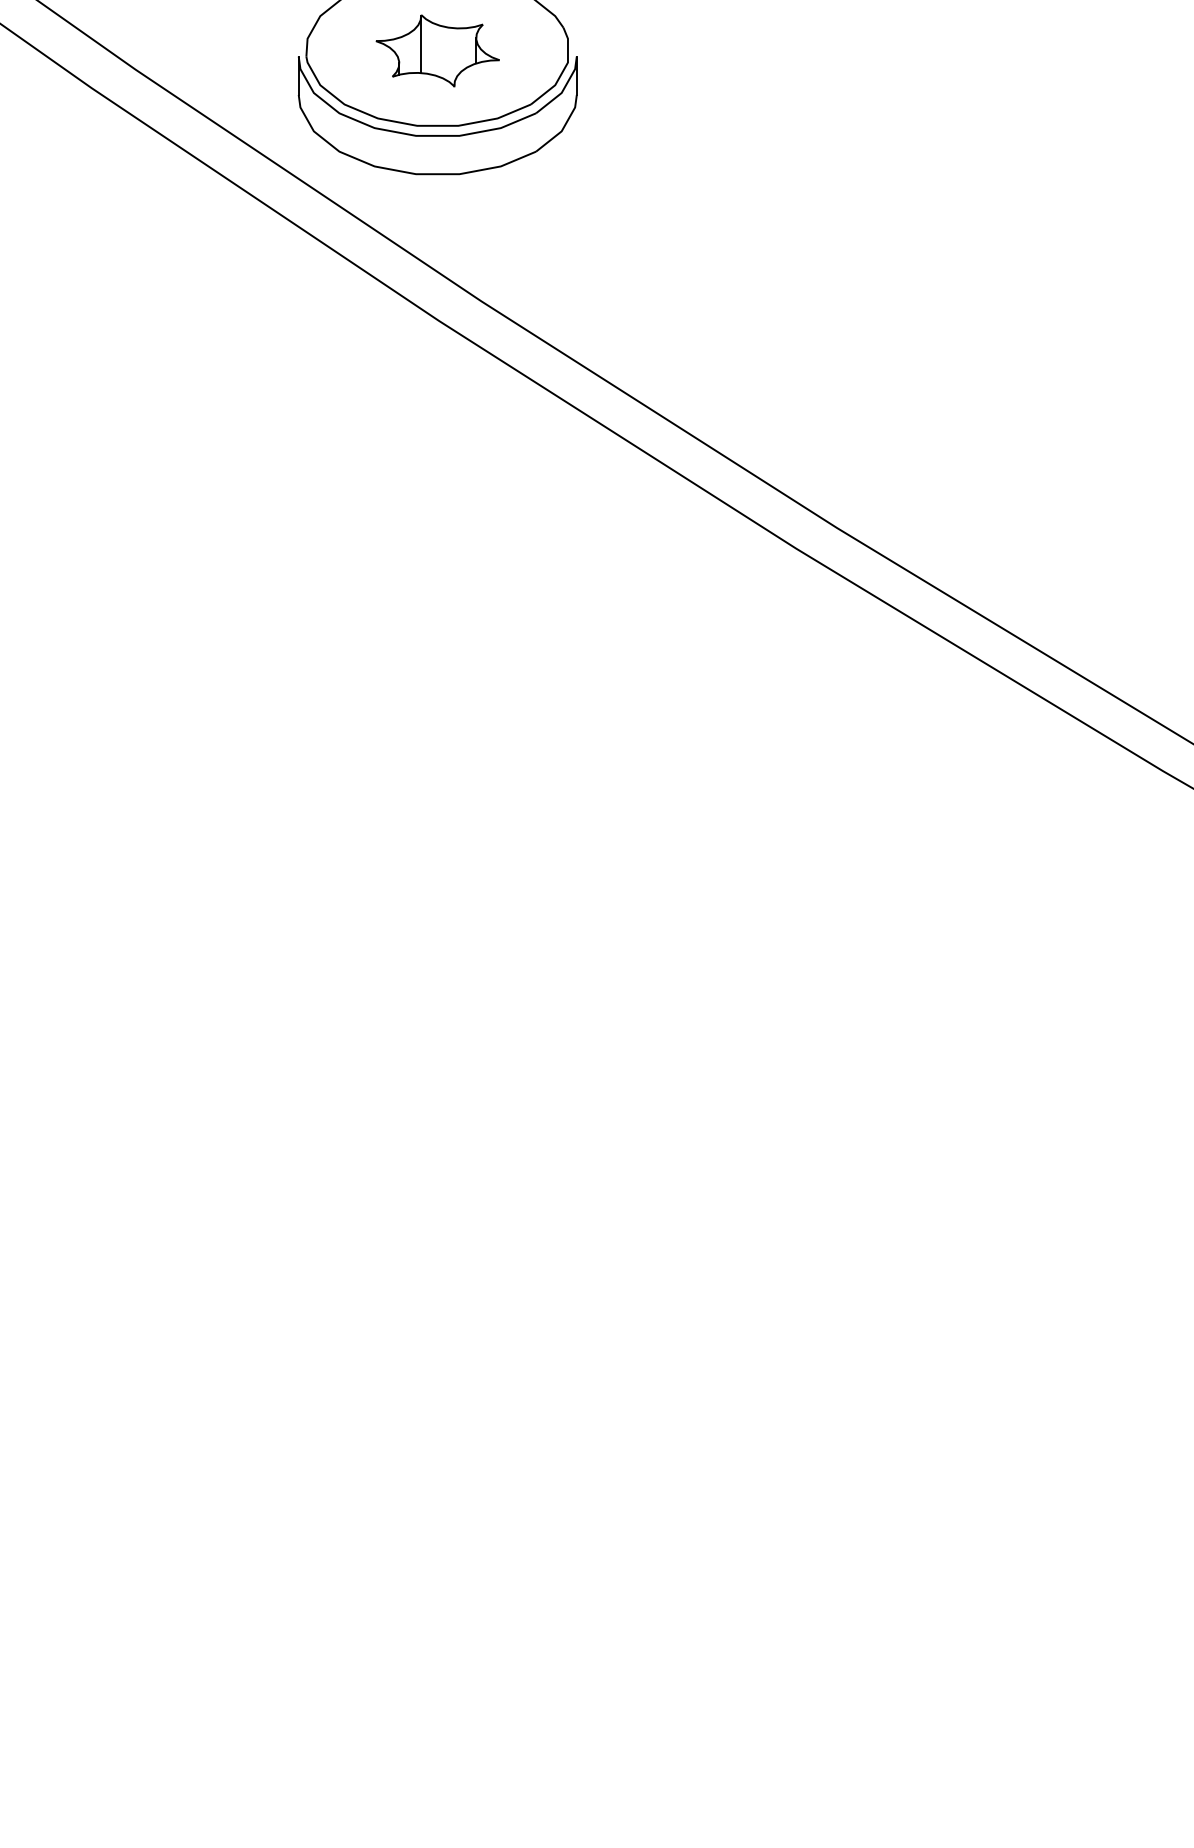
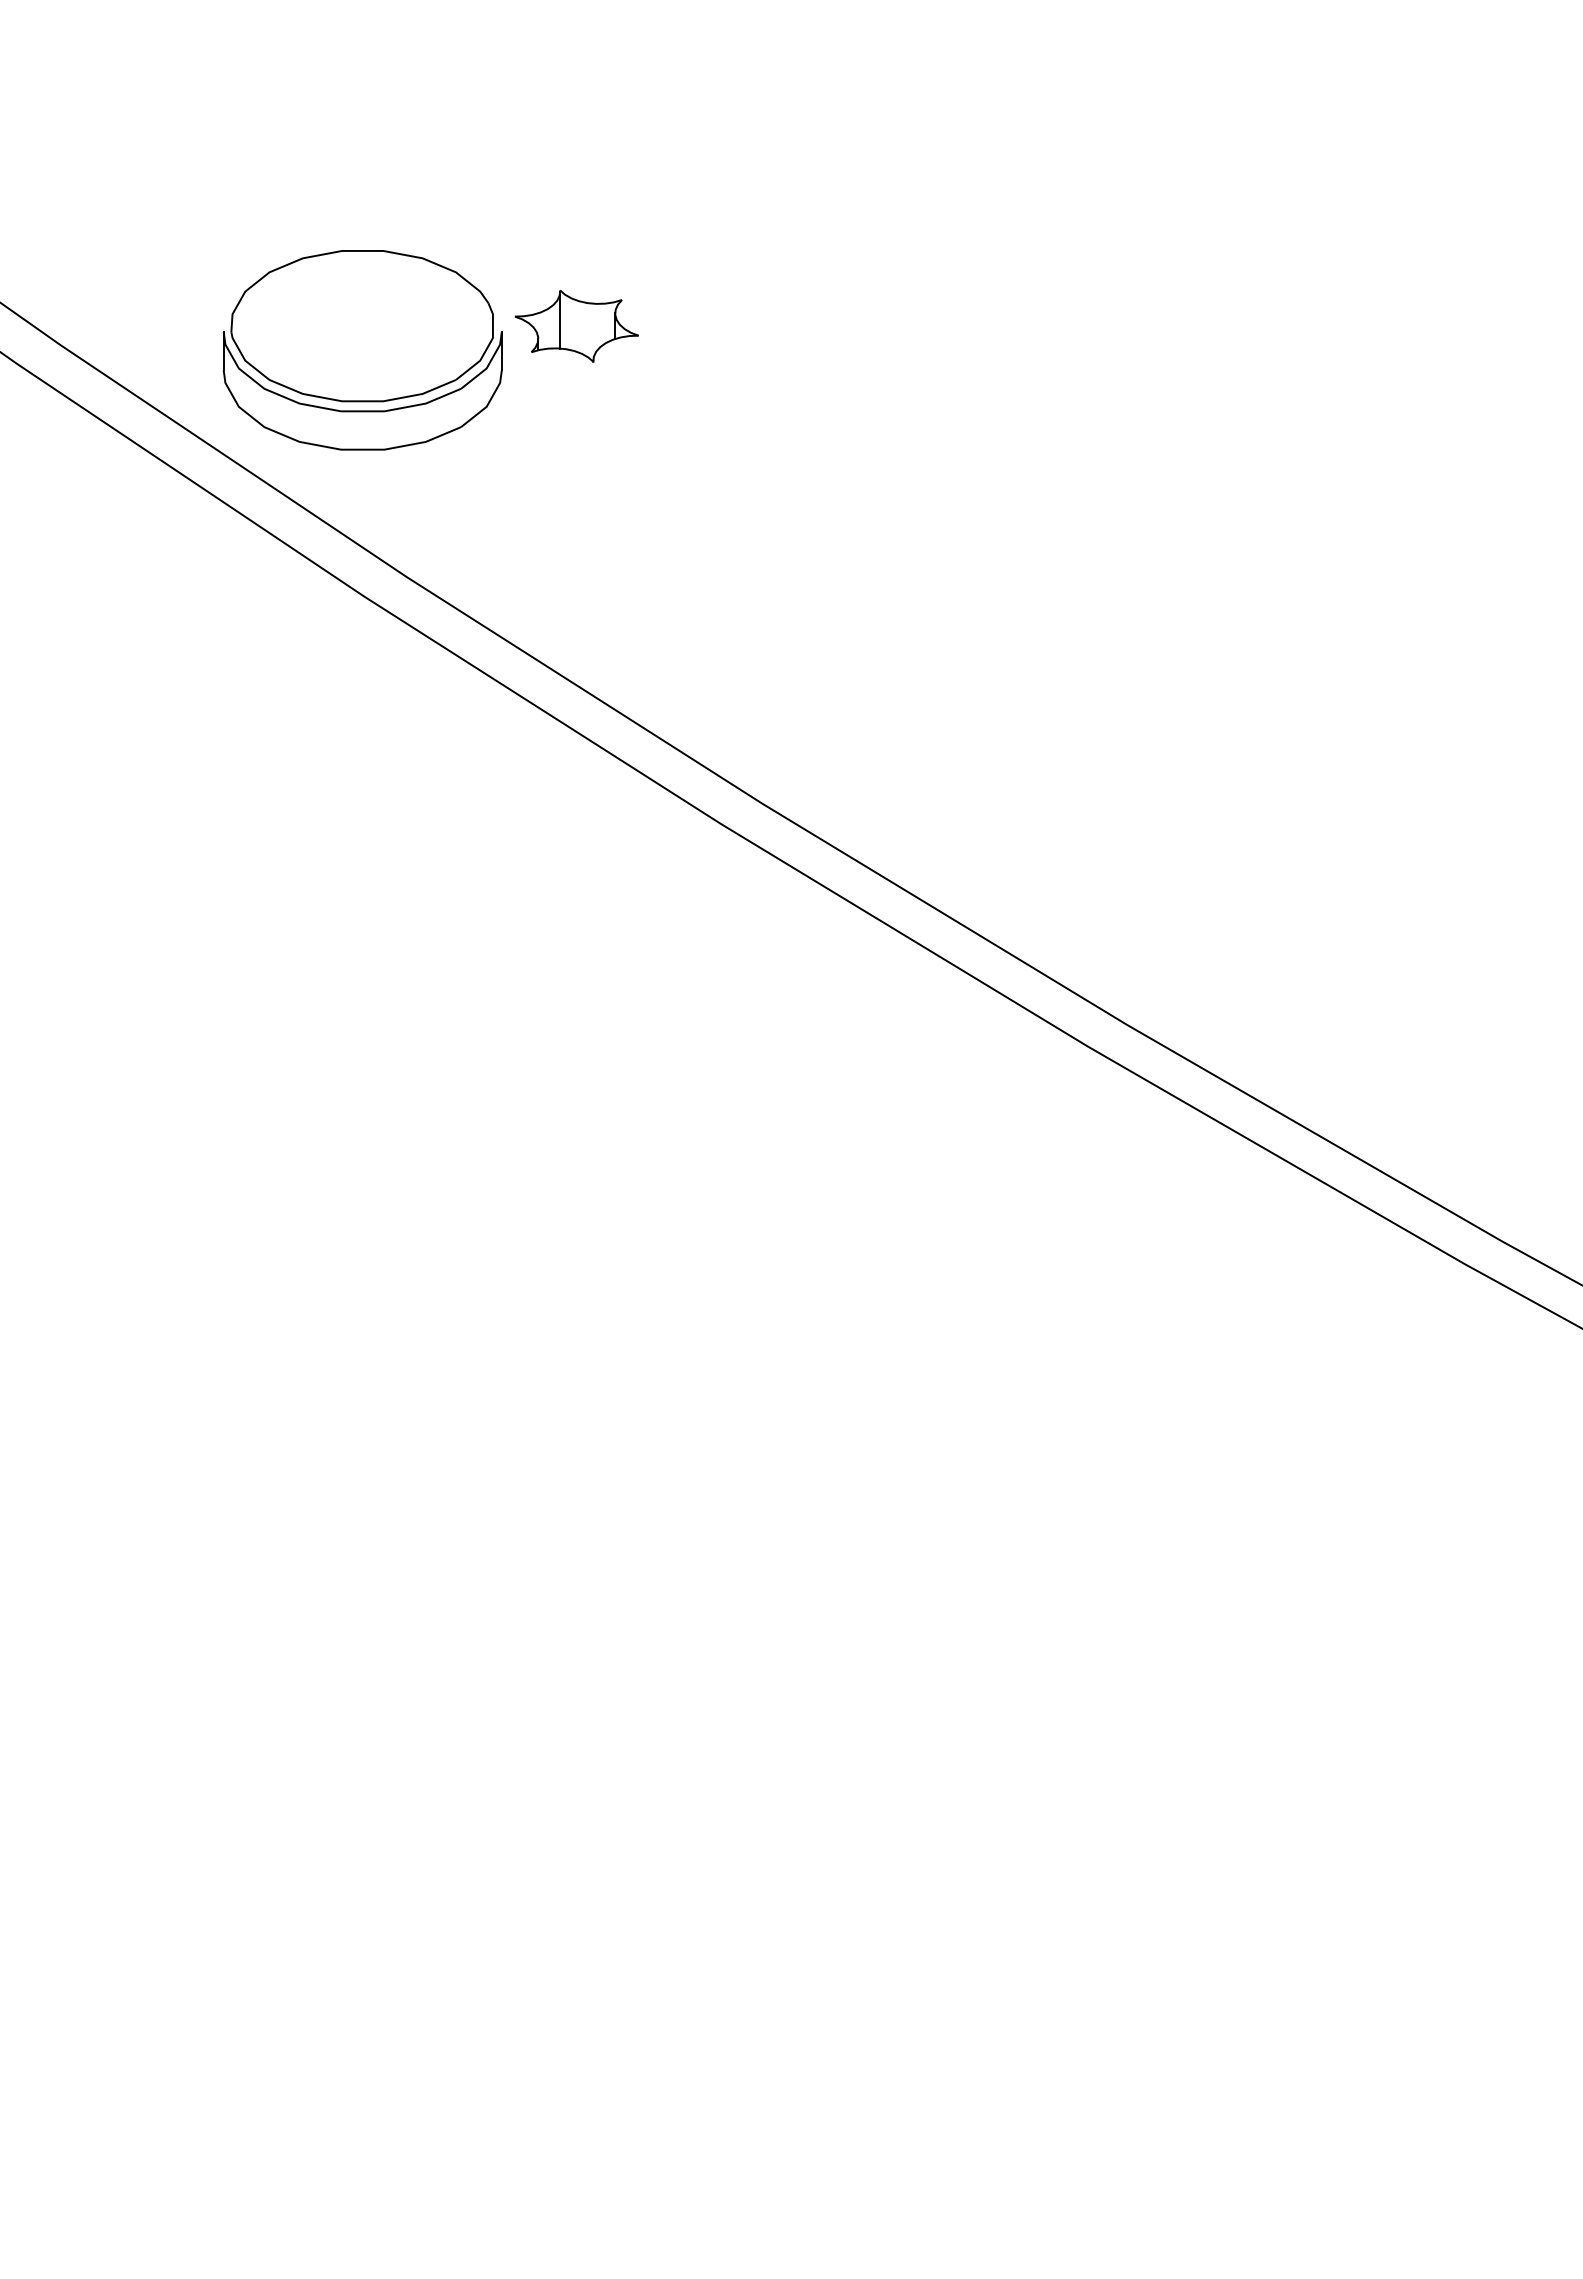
part: (437, 51) -> (576, 326), moved

